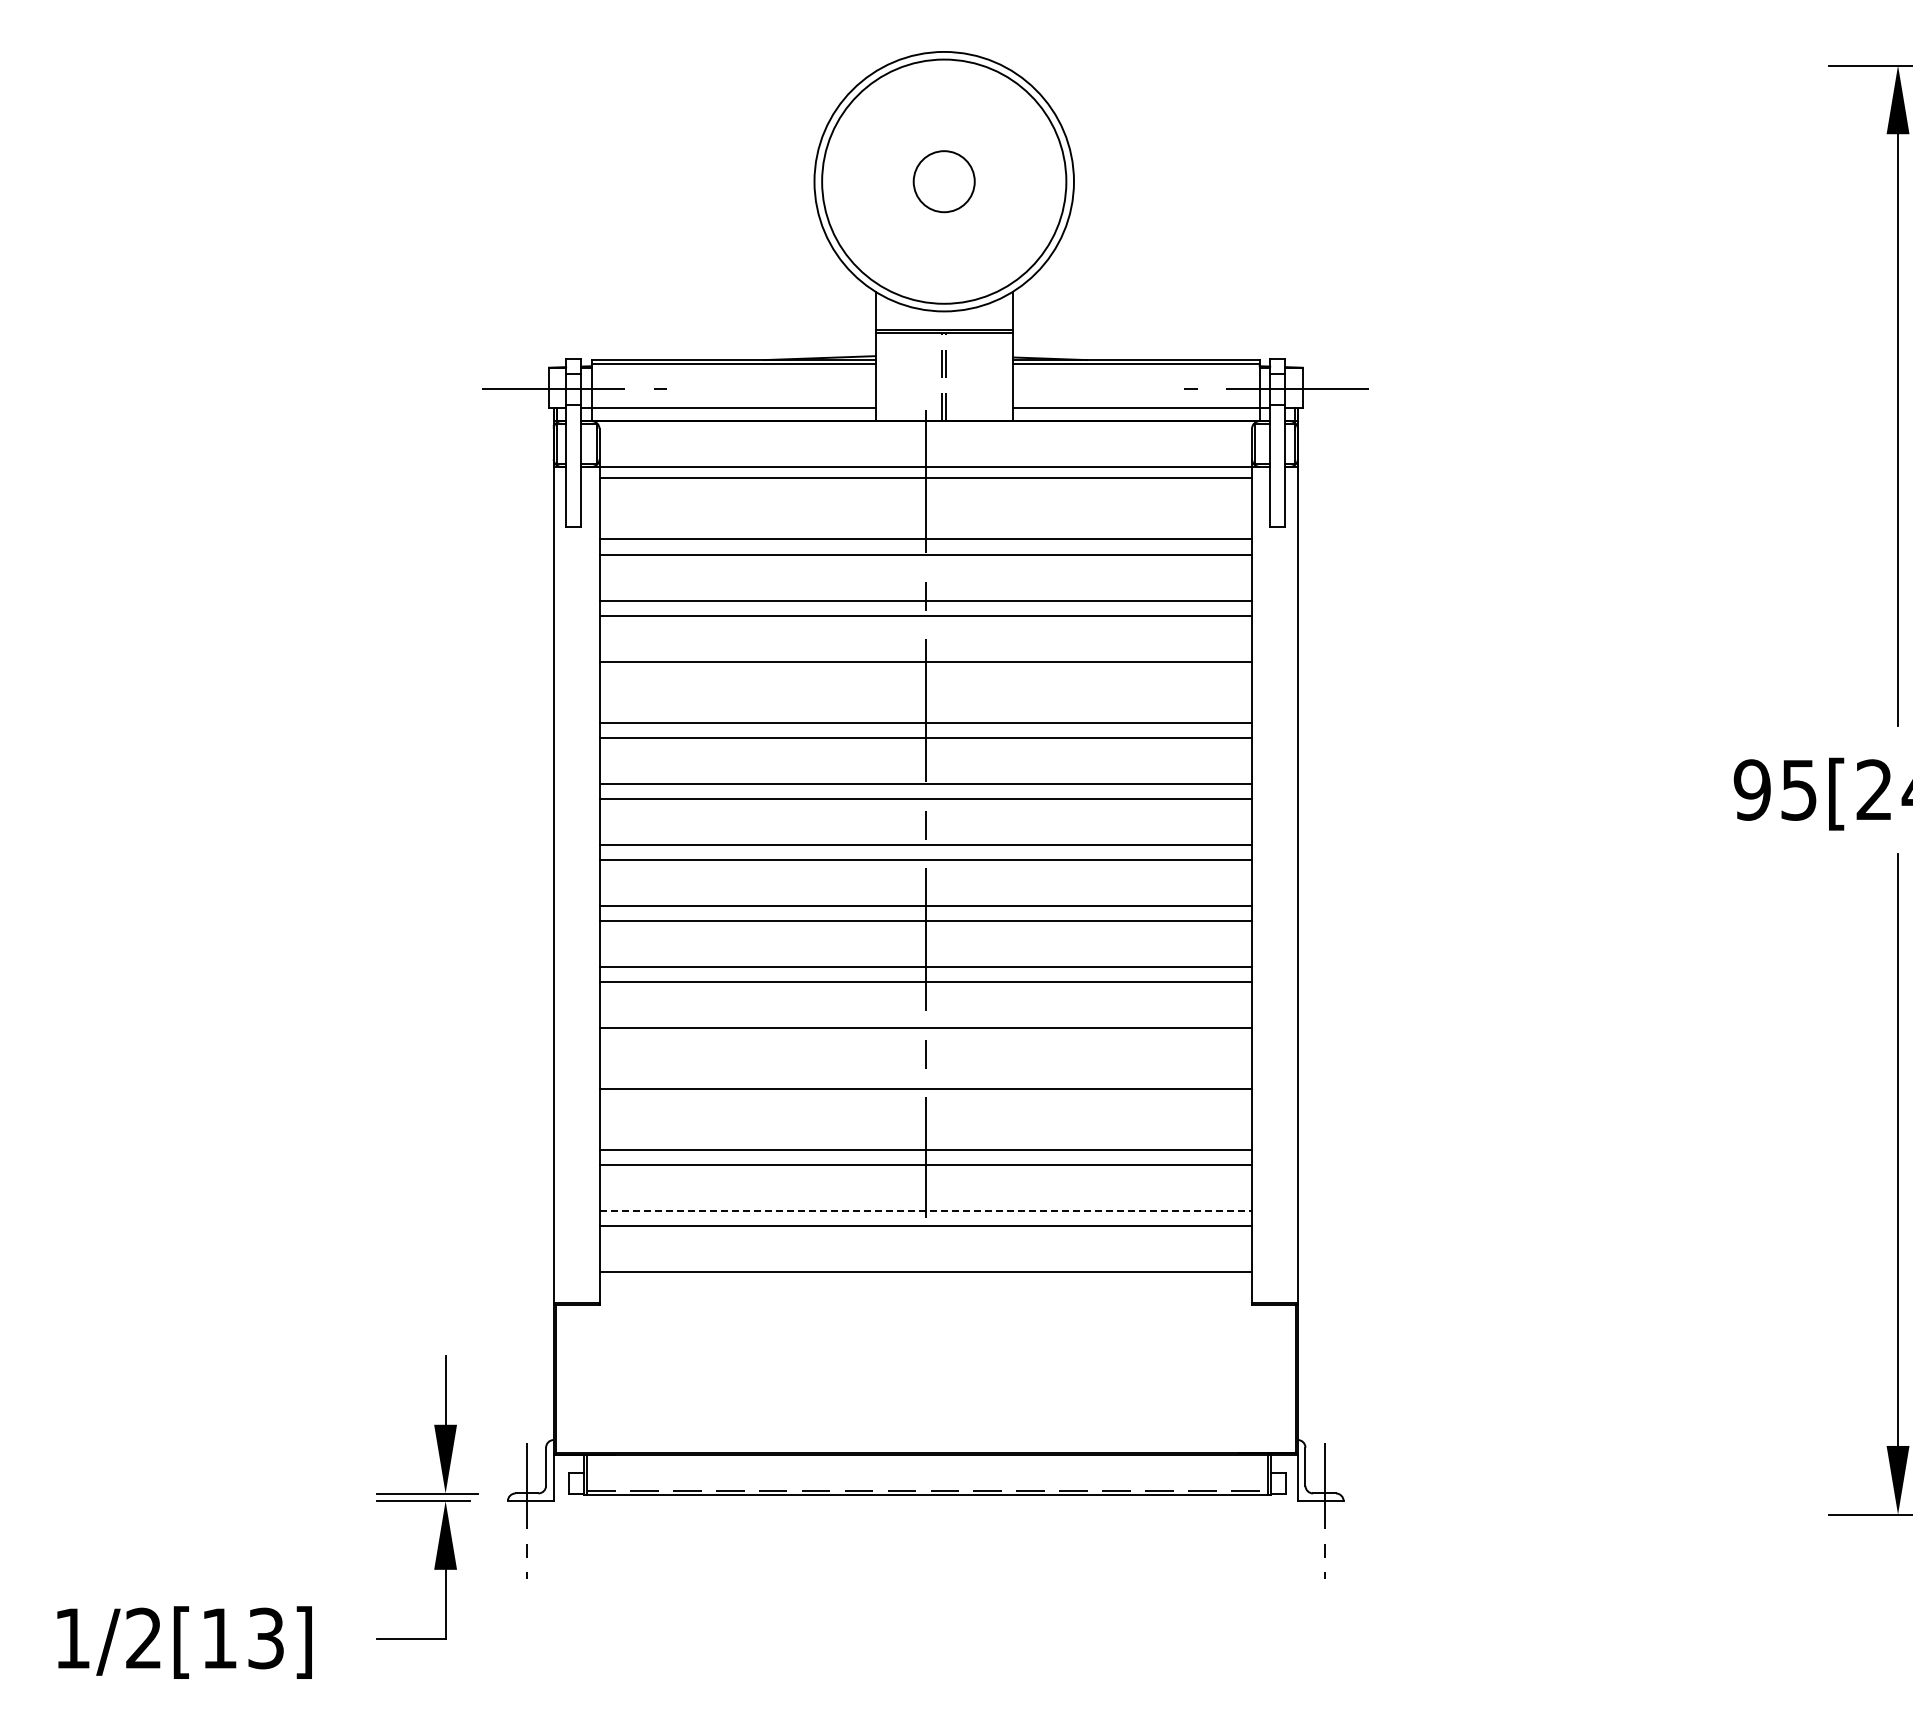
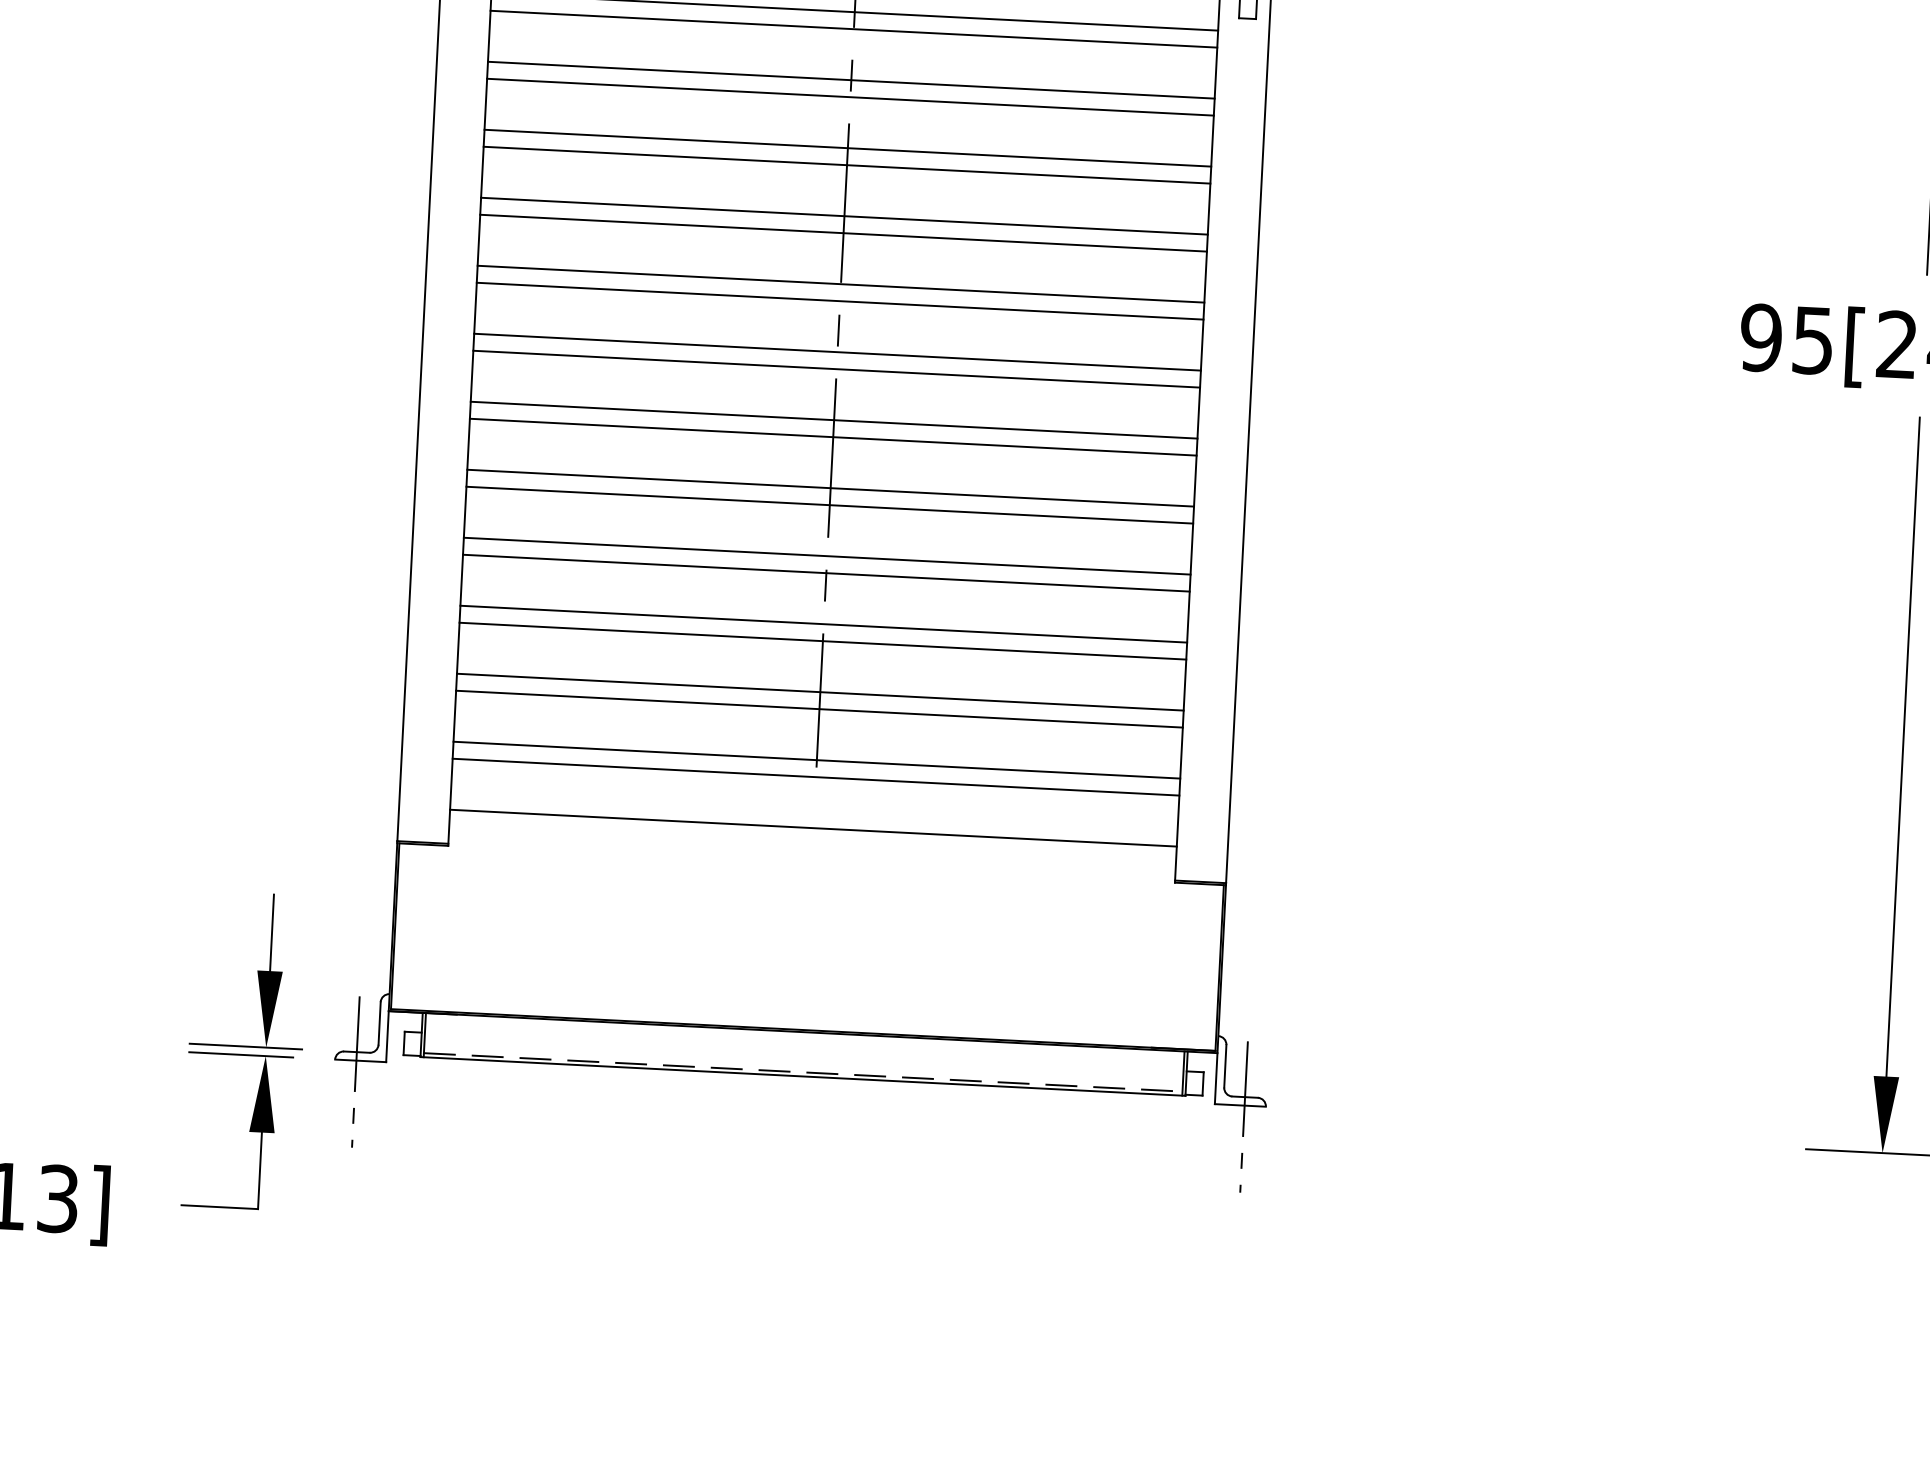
line: (925, 676) -> (846, 164), added
line: (925, 1043) -> (826, 573), added
line: (925, 1104) -> (822, 641), added
line: (926, 1211) -> (817, 760), dashed -> solid

